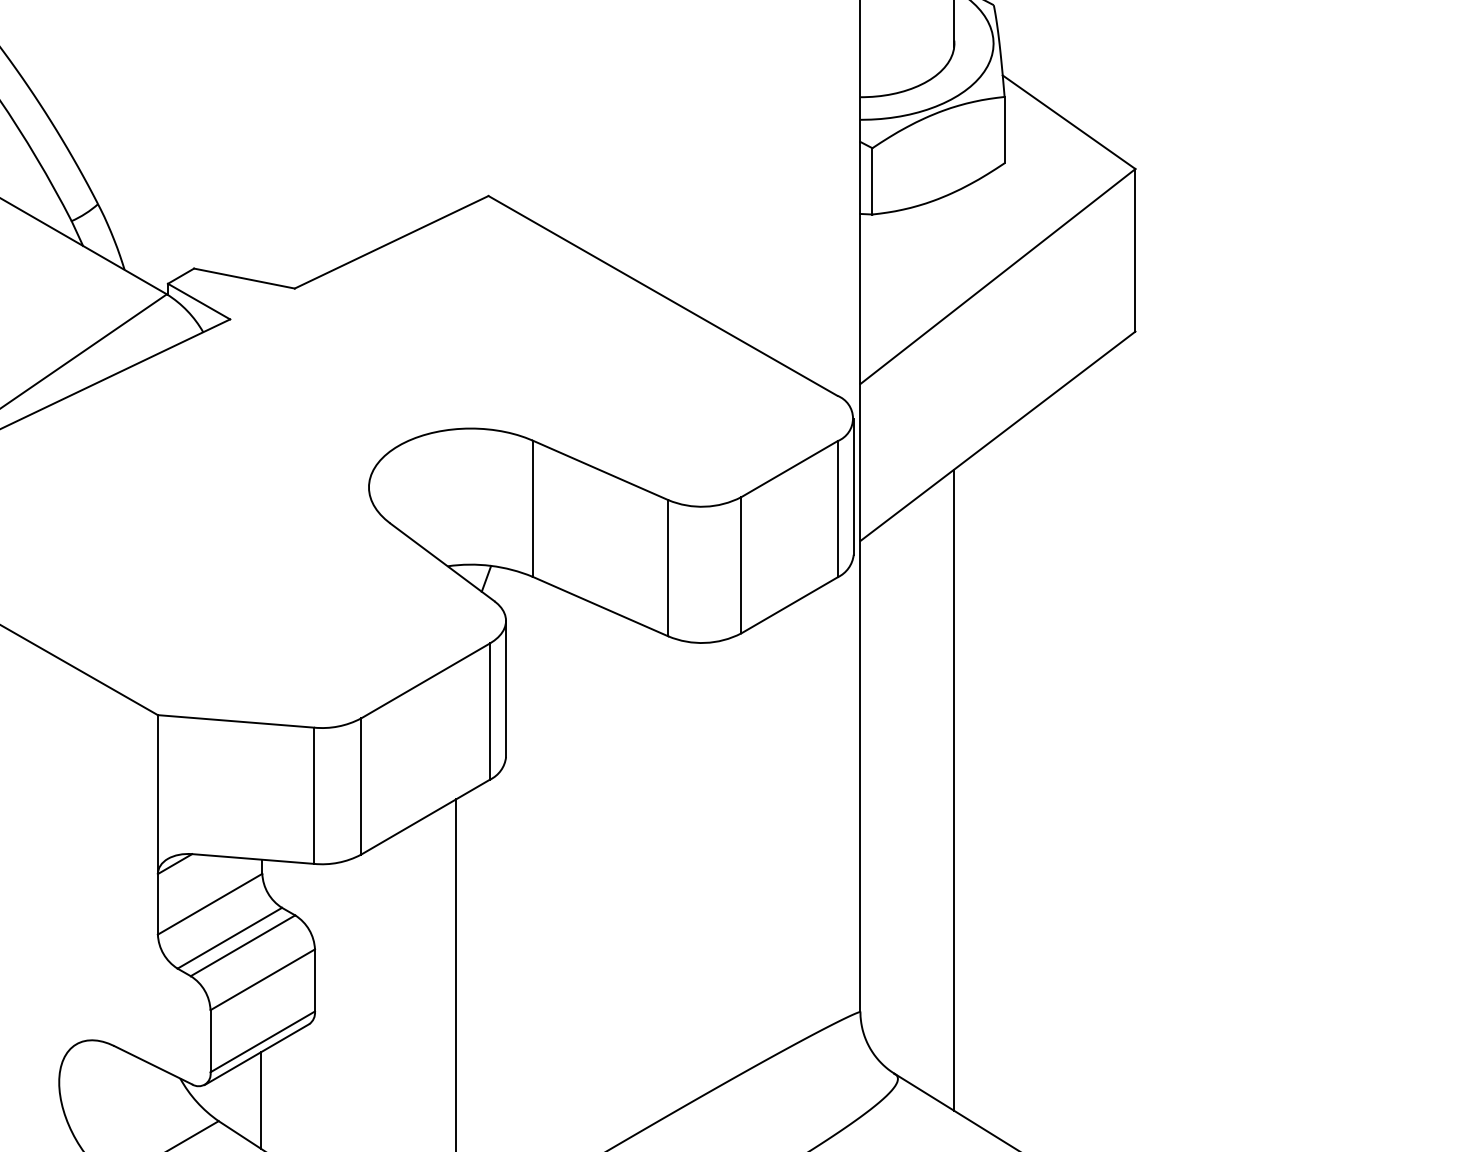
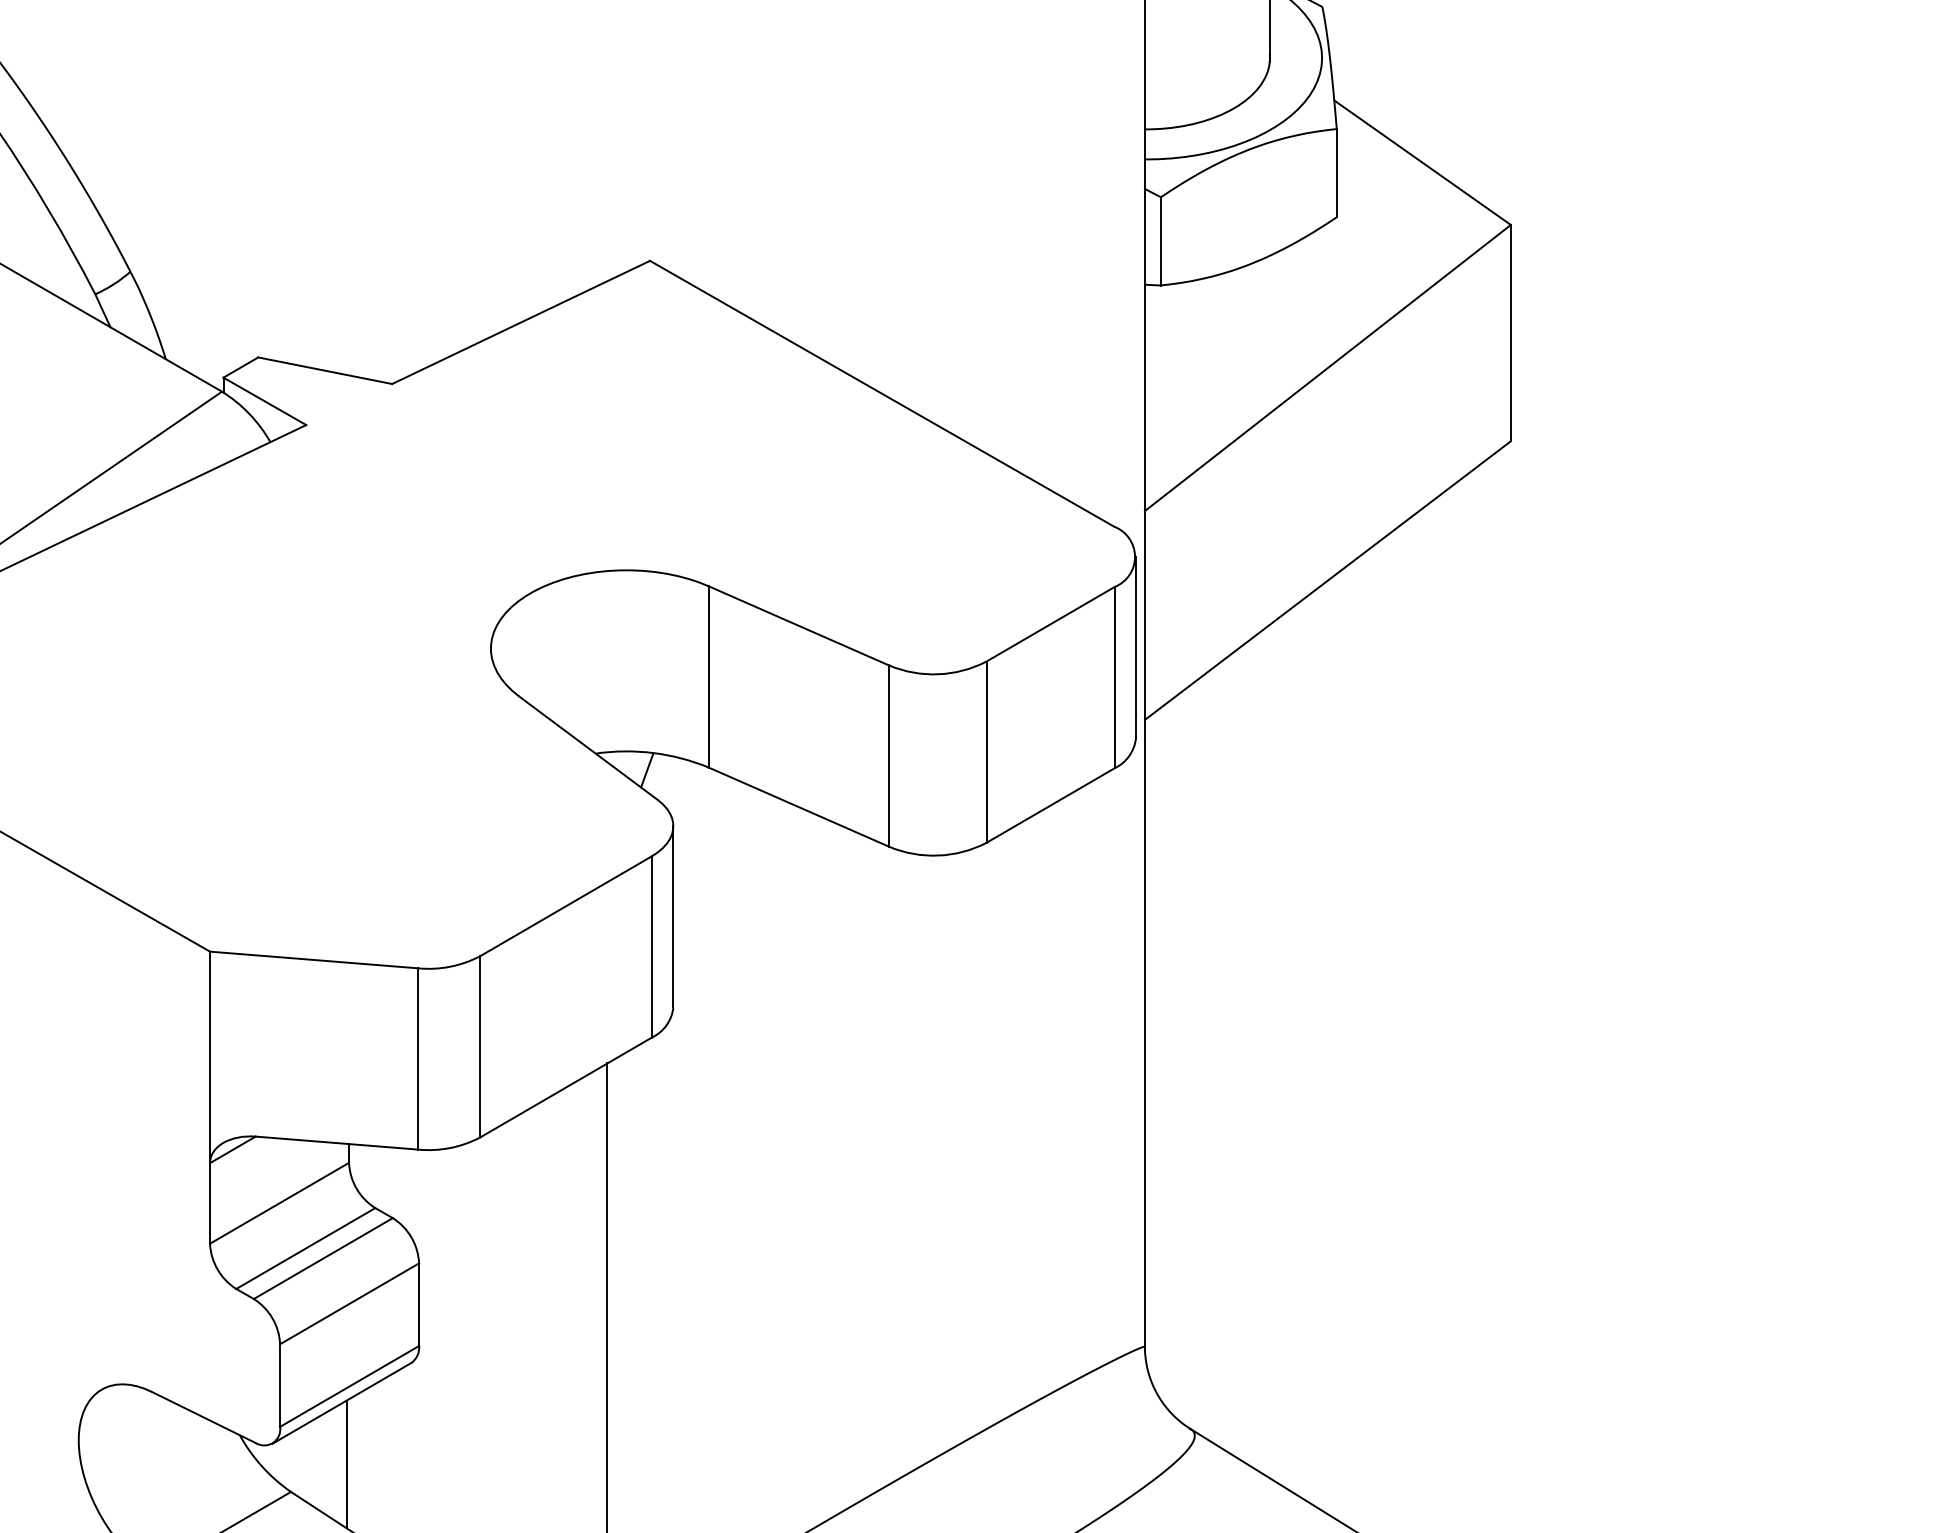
line: (954, 790) -> (1269, 1051), removed

